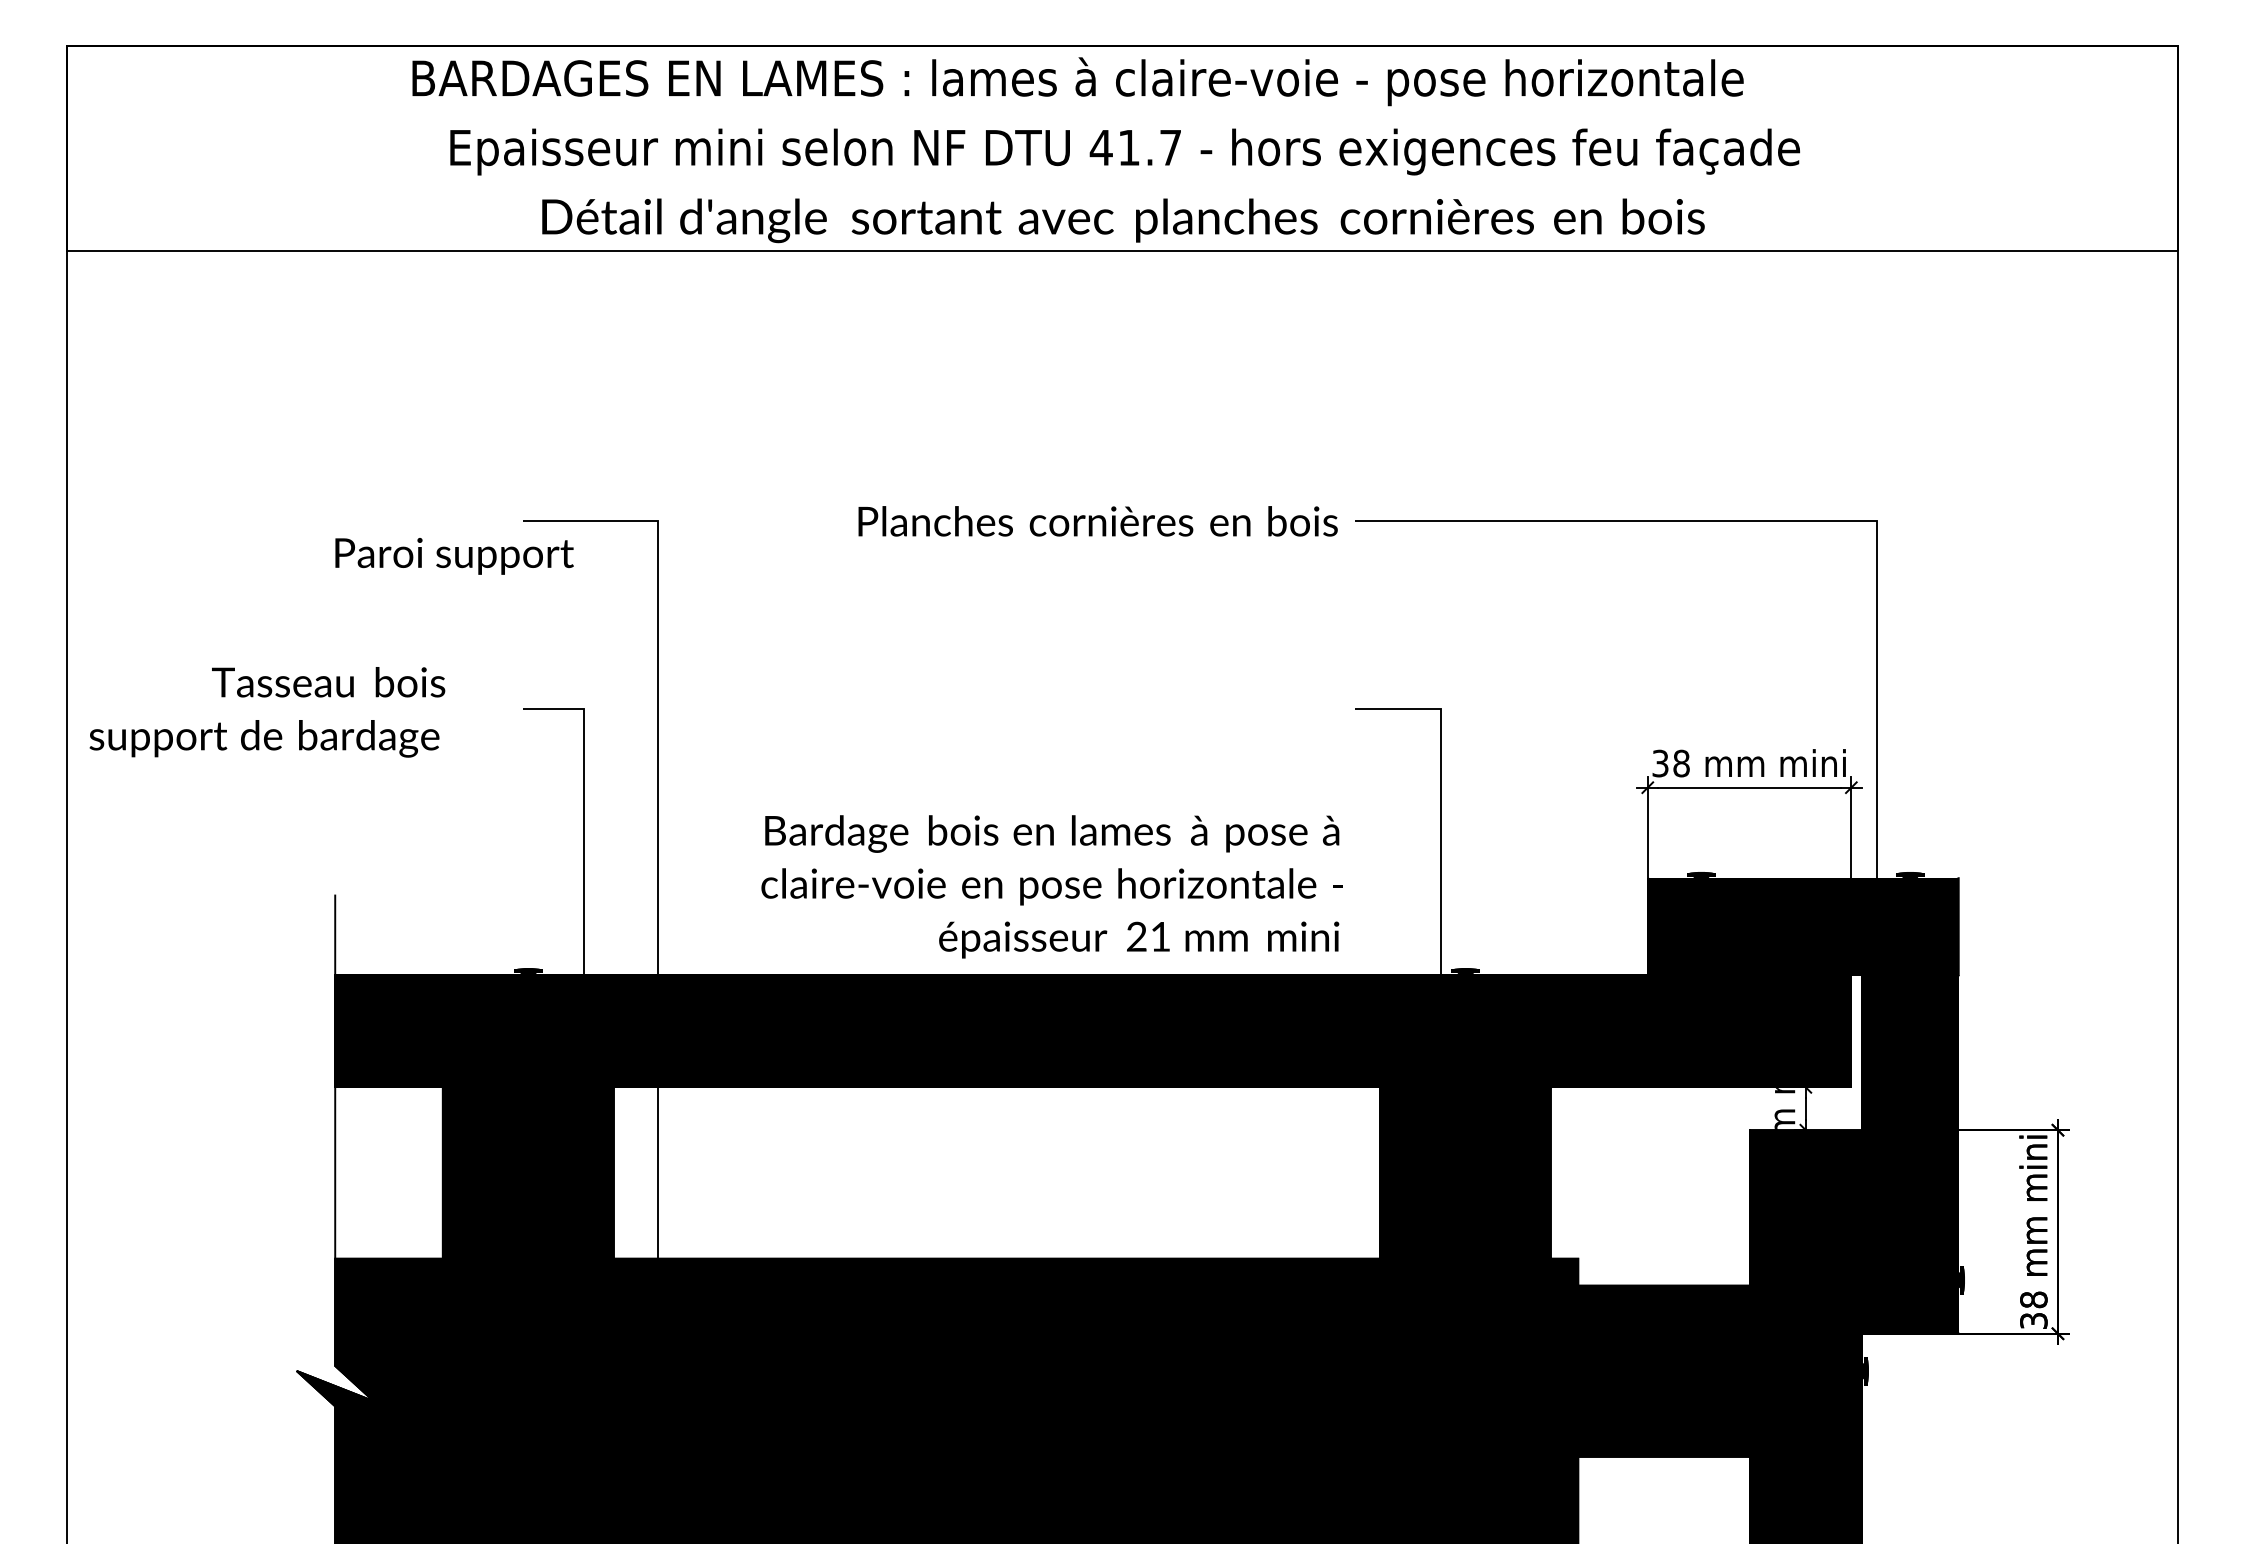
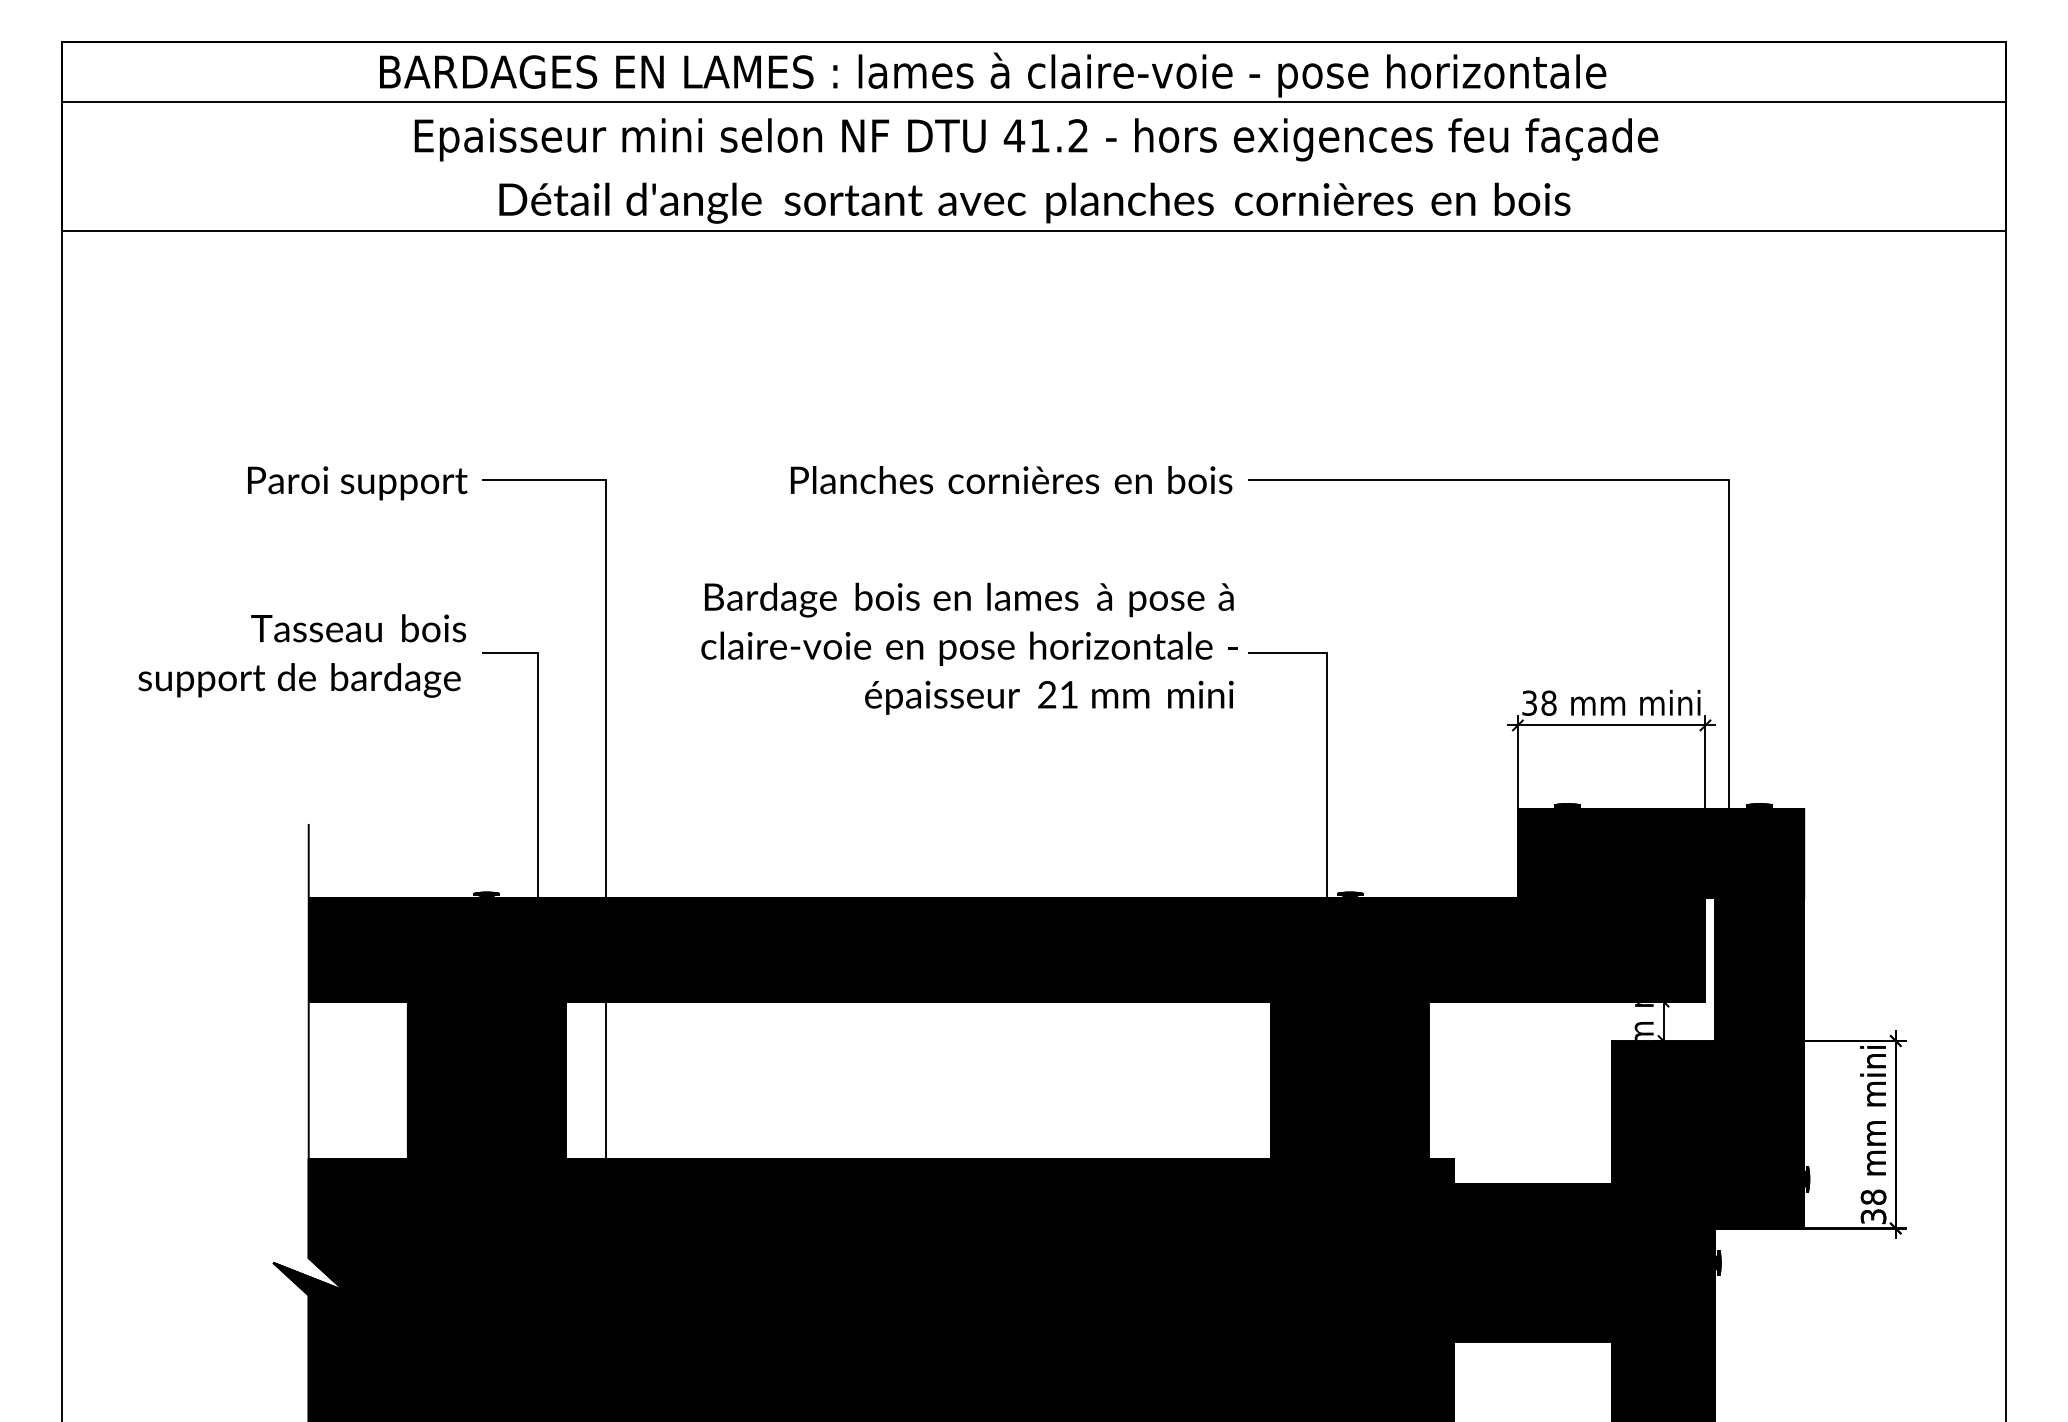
line: (1121, 110) -> (1033, 101), added
text: (1169, 147) -> (1077, 135), 41.7 -> 41.2
text: (454, 556) -> (357, 483), moved
text: (266, 711) -> (301, 655), moved
text: (1052, 886) -> (969, 648), moved

